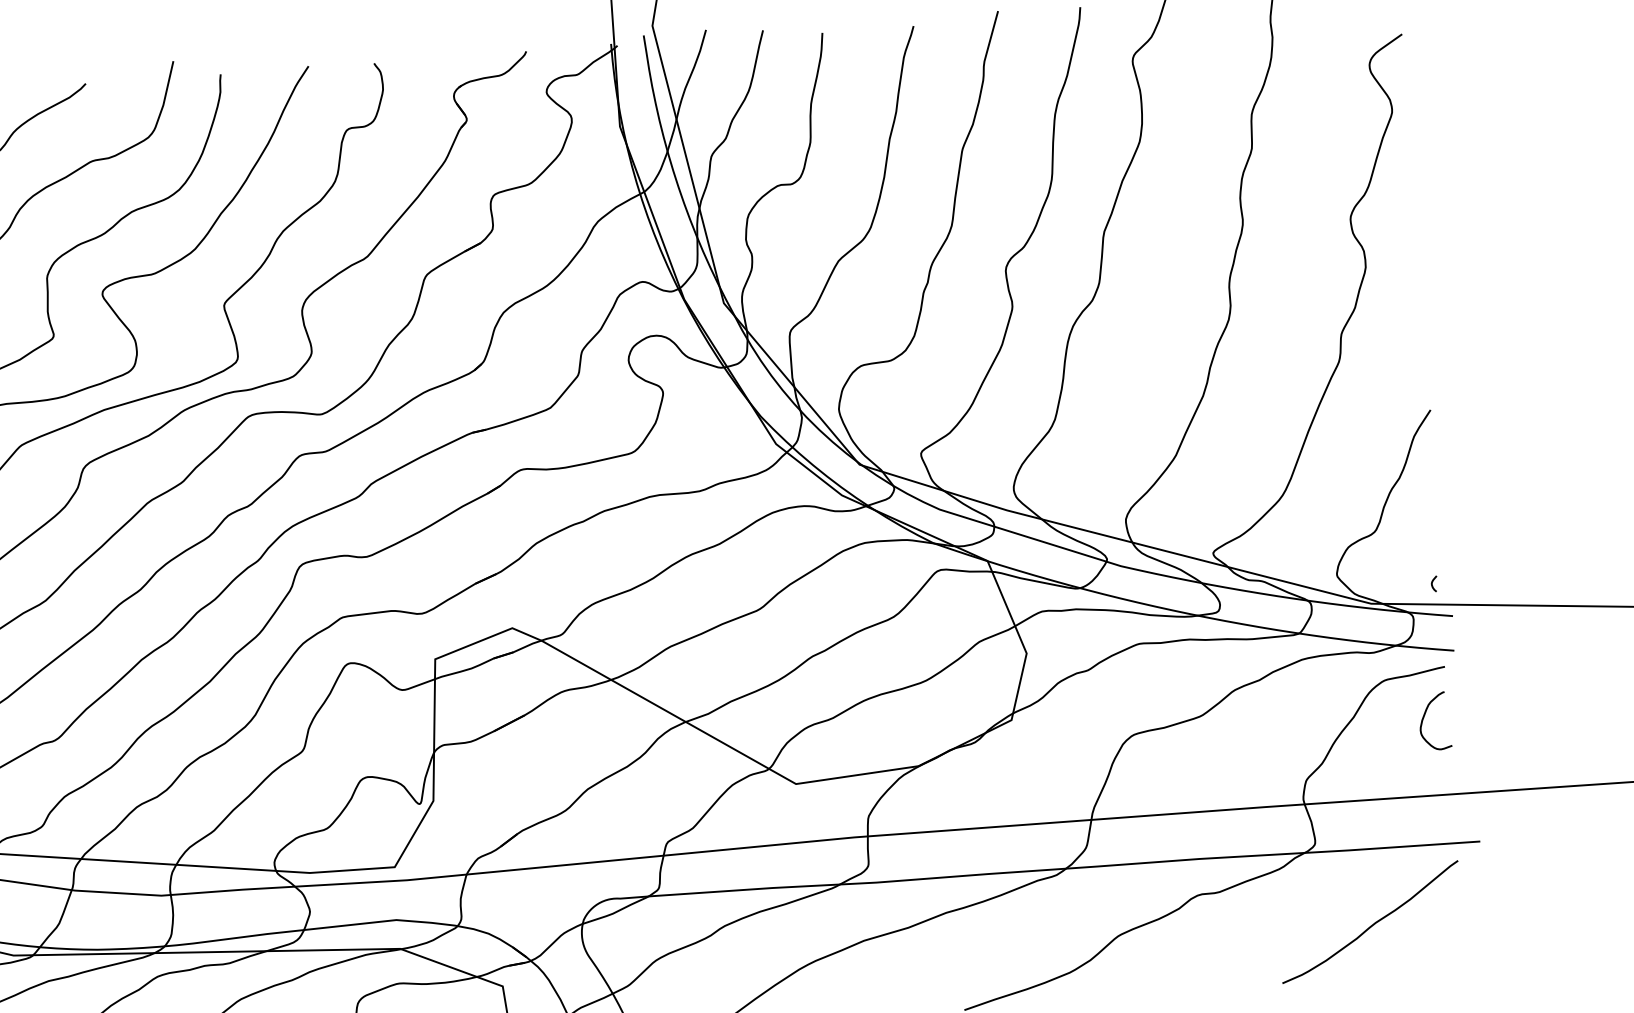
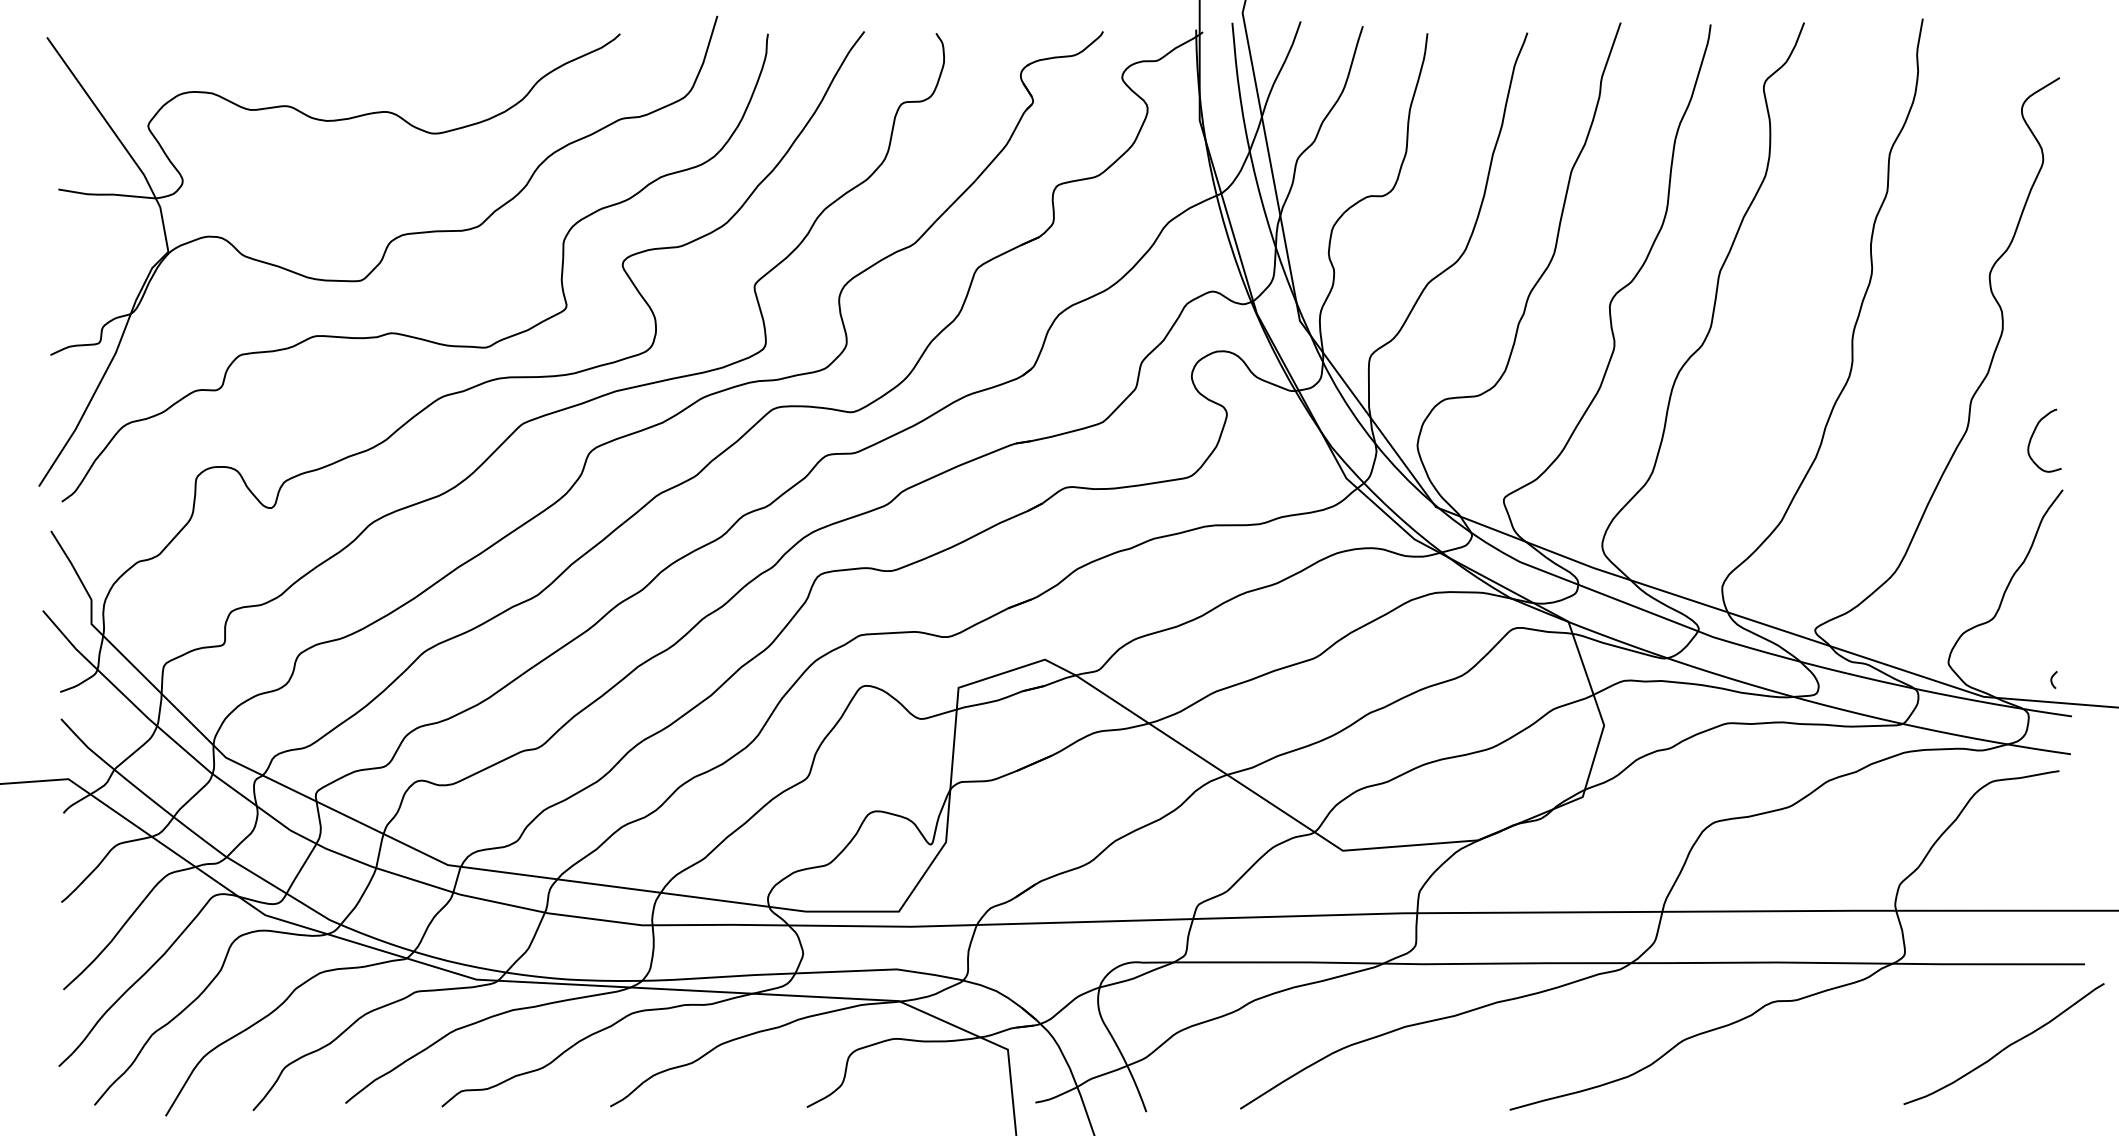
curve: (1424, 717) -> (2033, 435), moved
curve: (1370, 925) -> (2004, 1047), moved

